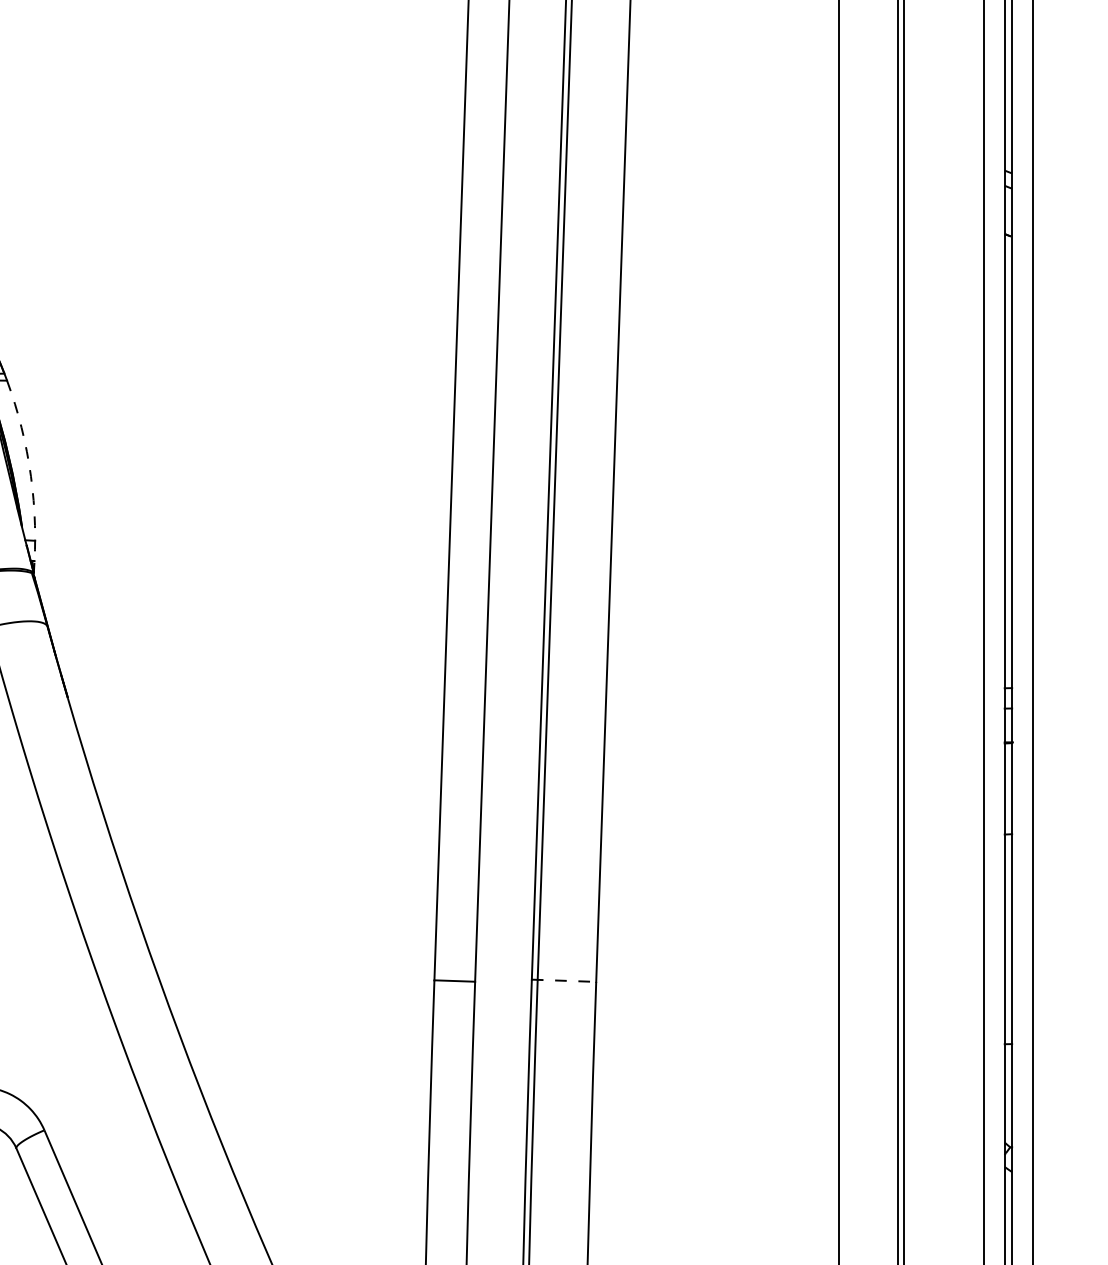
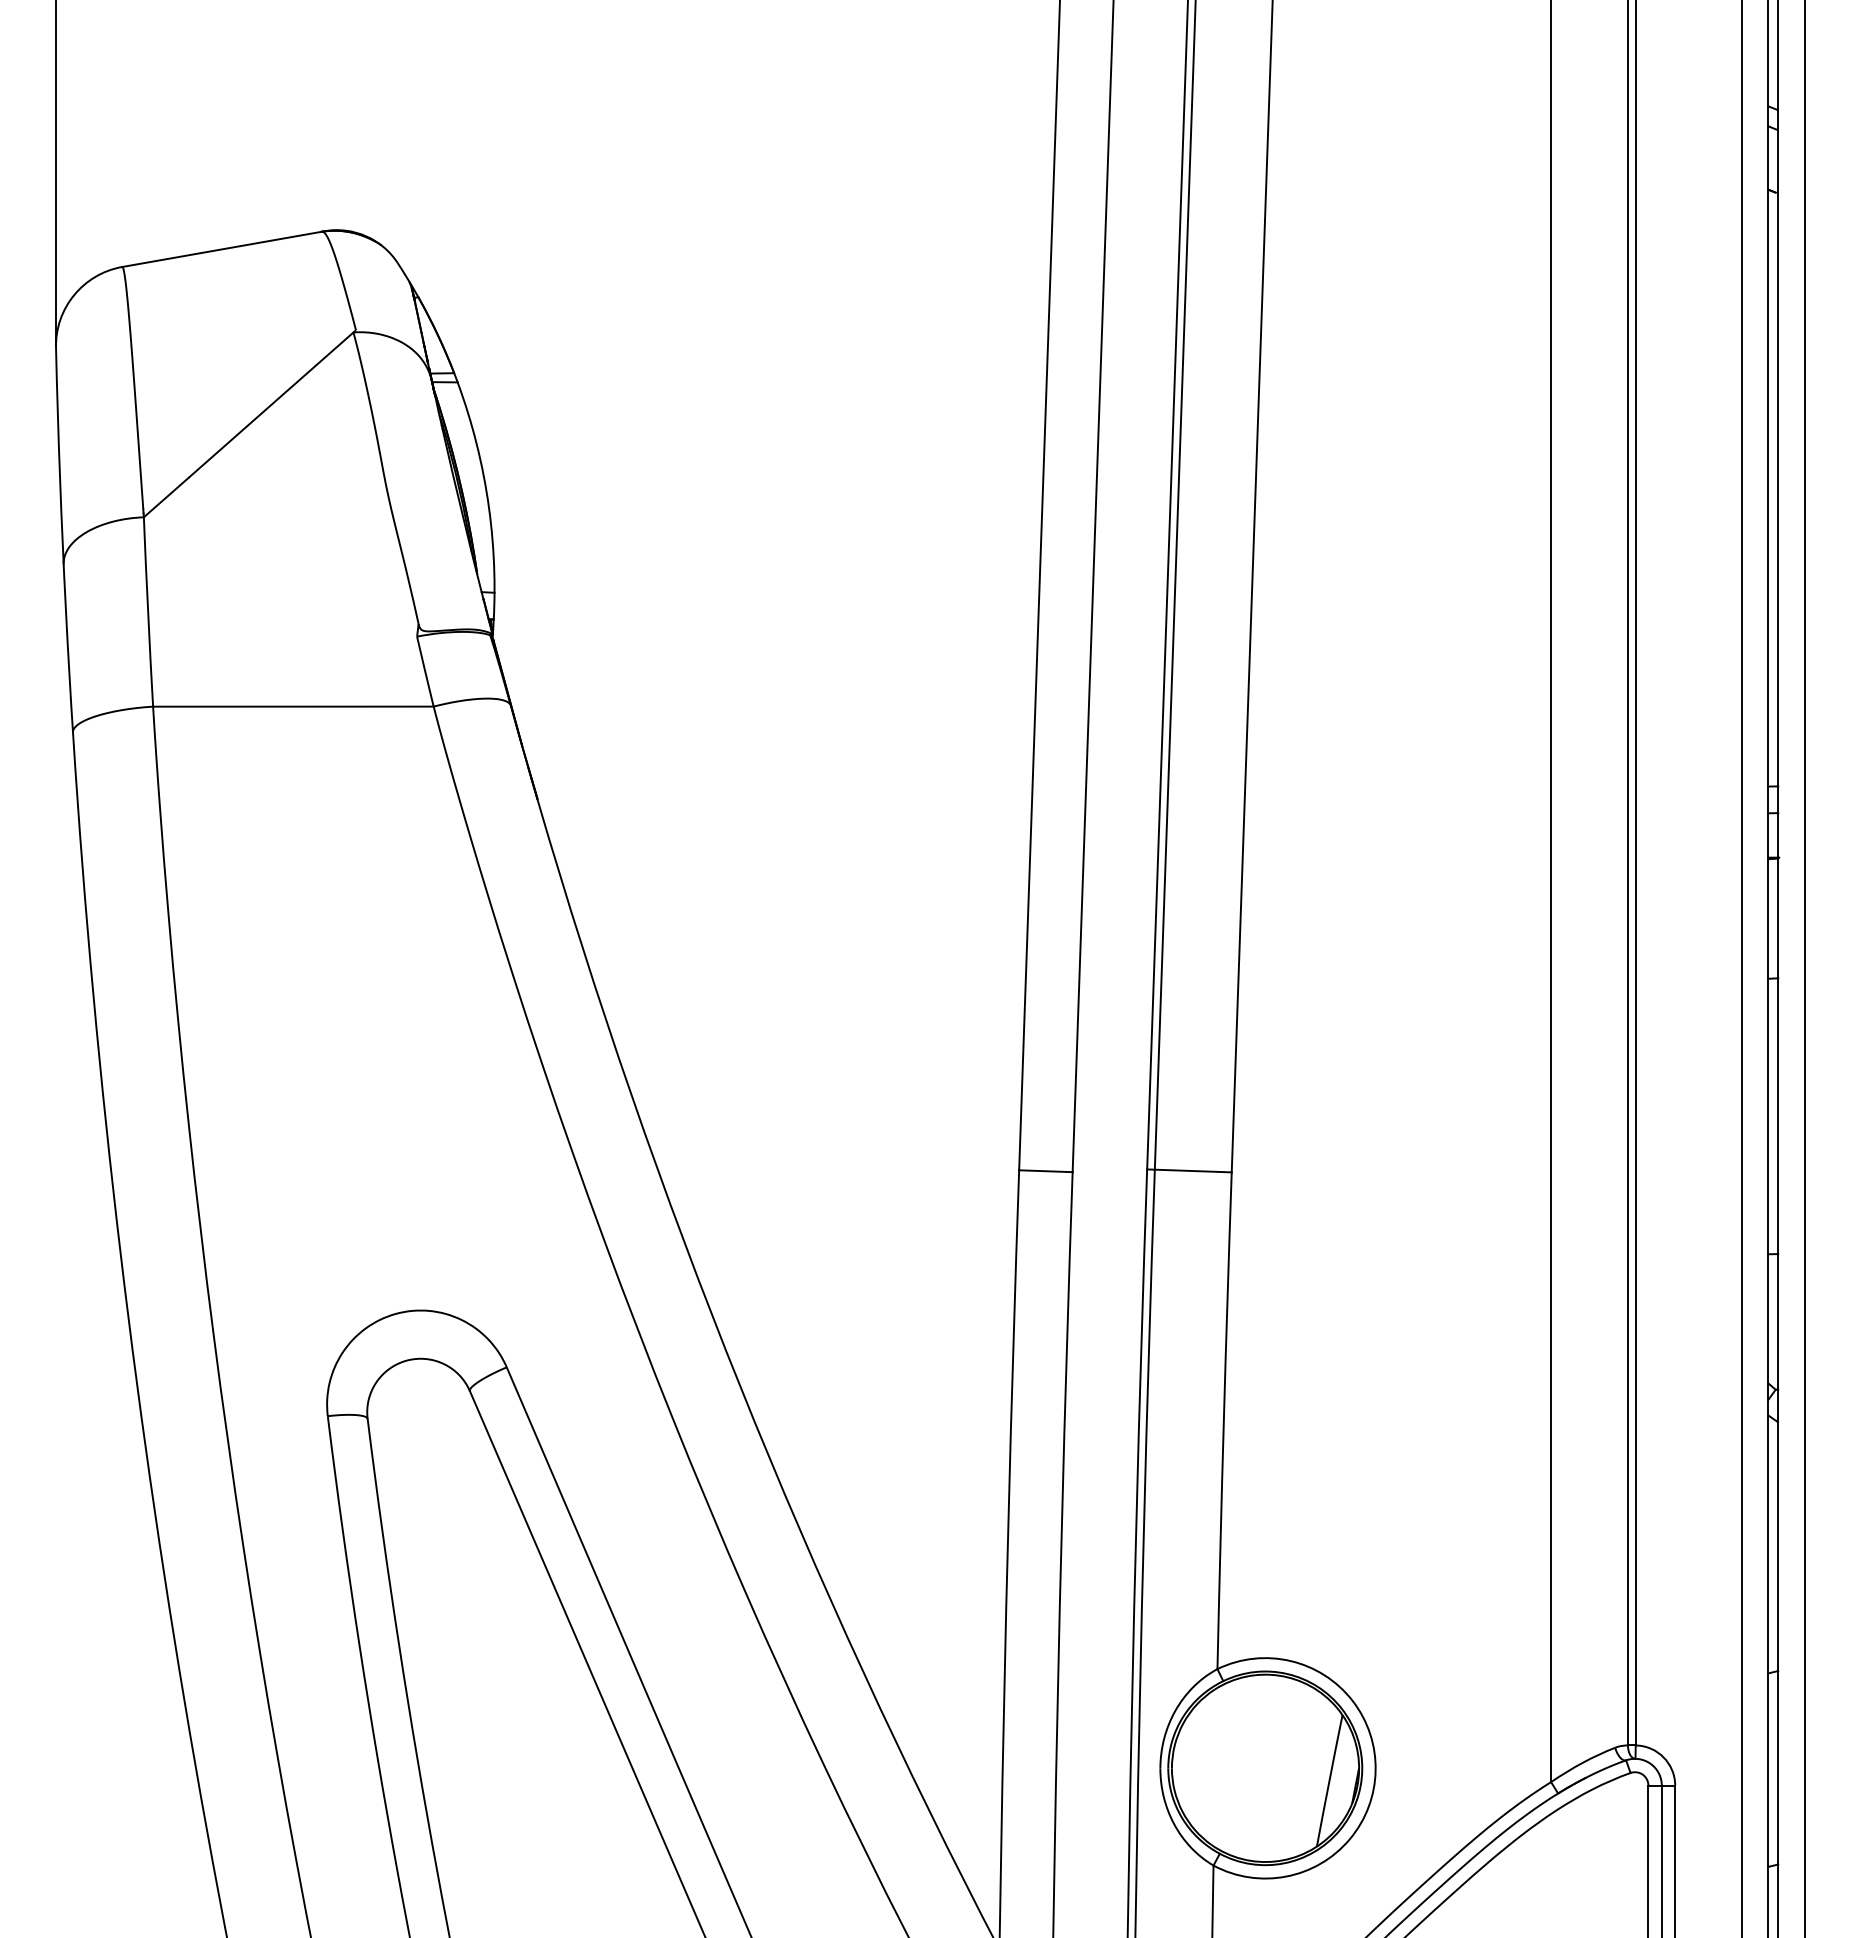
arc: (31, 475) -> (489, 507), dashed -> solid
line: (564, 980) -> (1189, 1170), dashed -> solid

